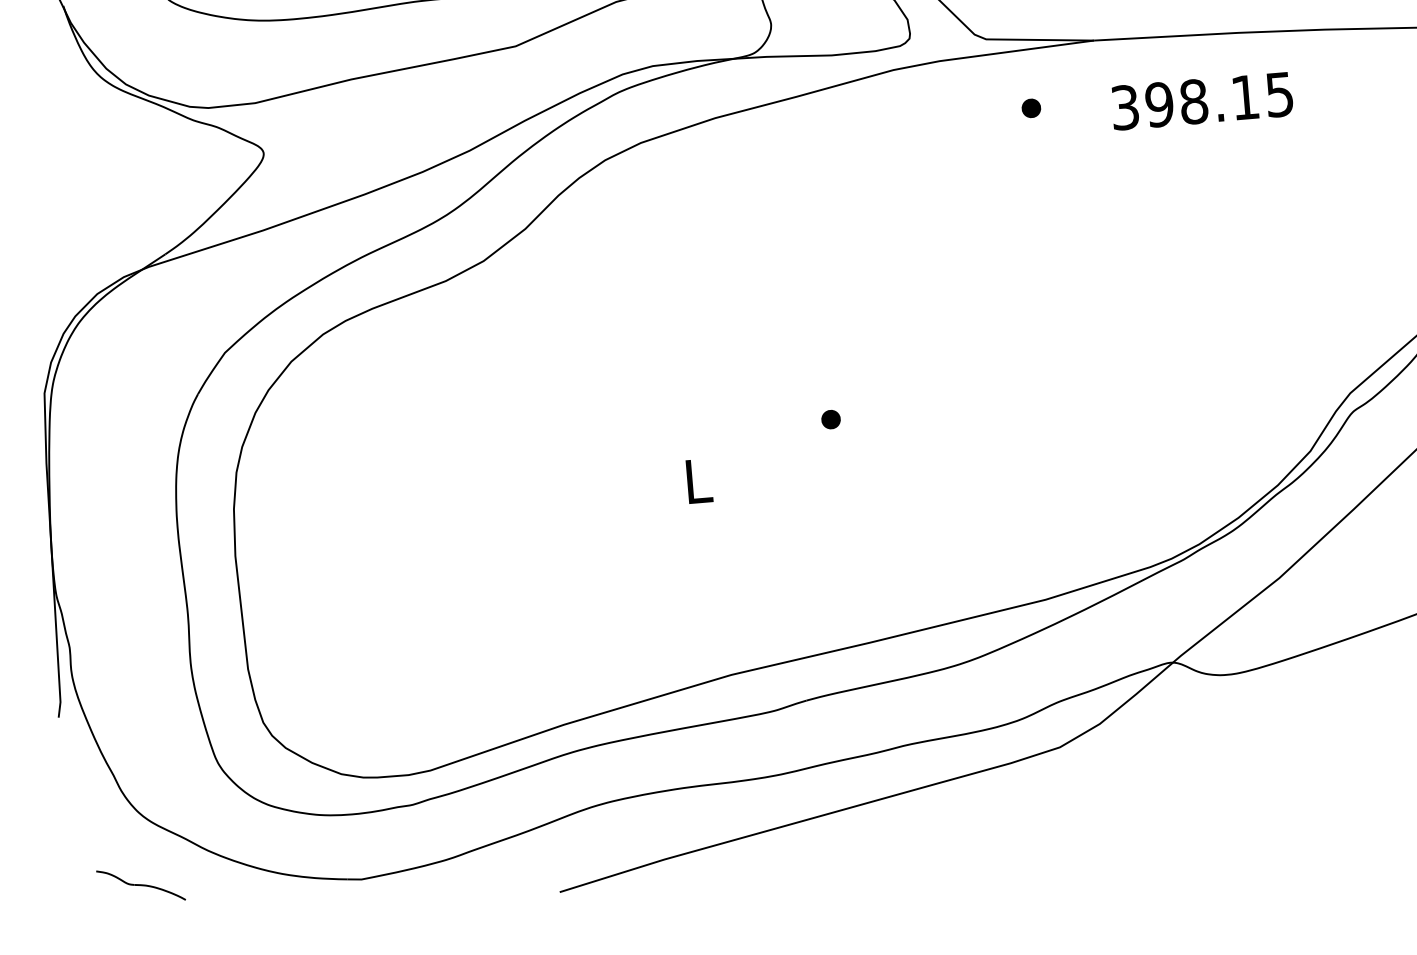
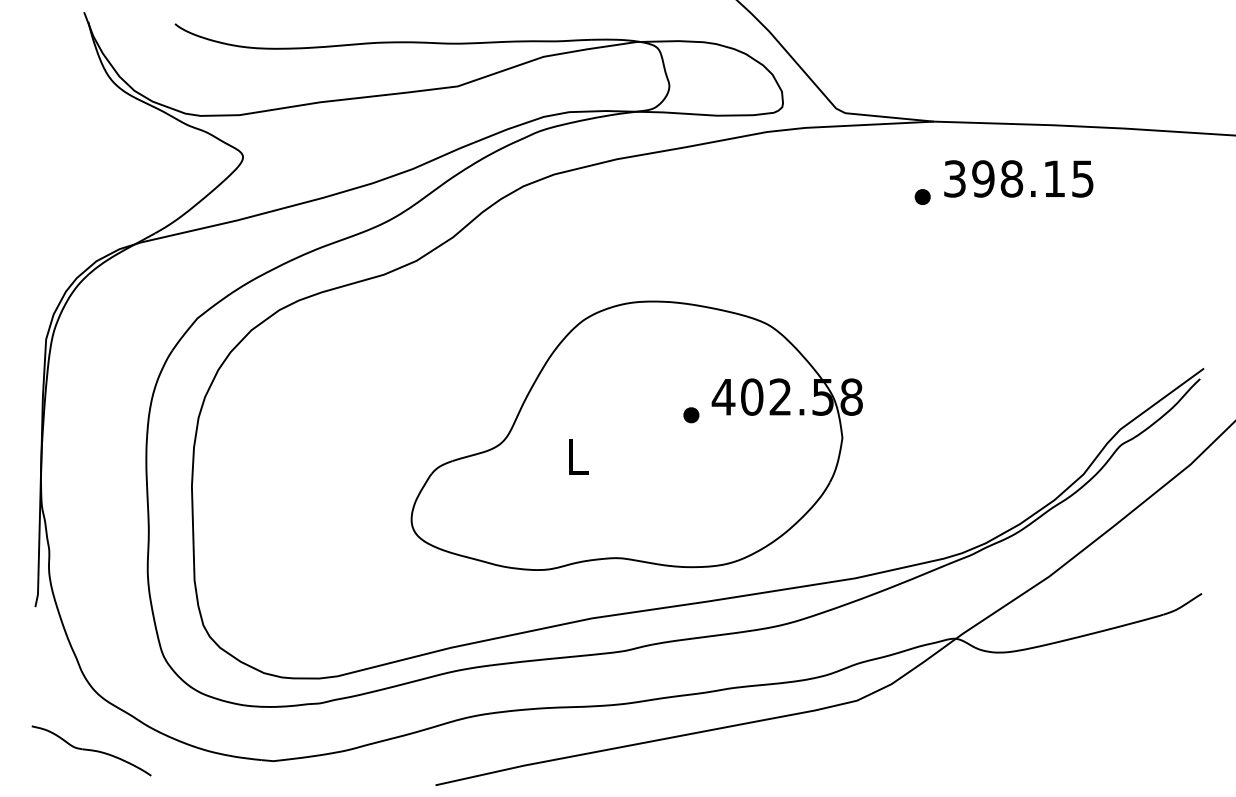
part: (1031, 107) -> (922, 196), moved
part: (766, 449) -> (636, 435), added
part: (140, 885) -> (91, 750), size x1.67

